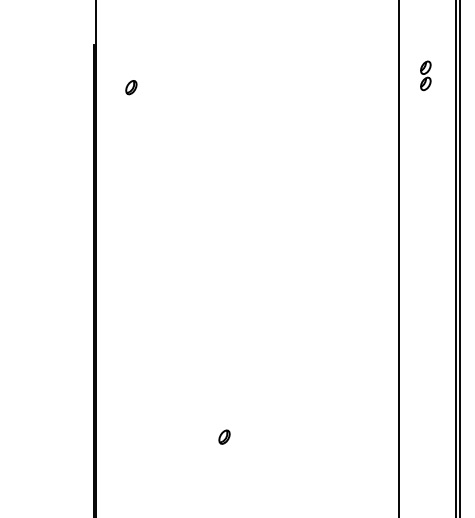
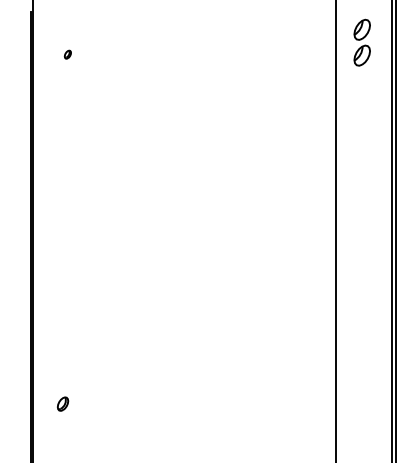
part: (425, 75) -> (361, 42), size x1.6
part: (131, 87) -> (67, 54), size x0.6
part: (224, 436) -> (62, 403), moved

